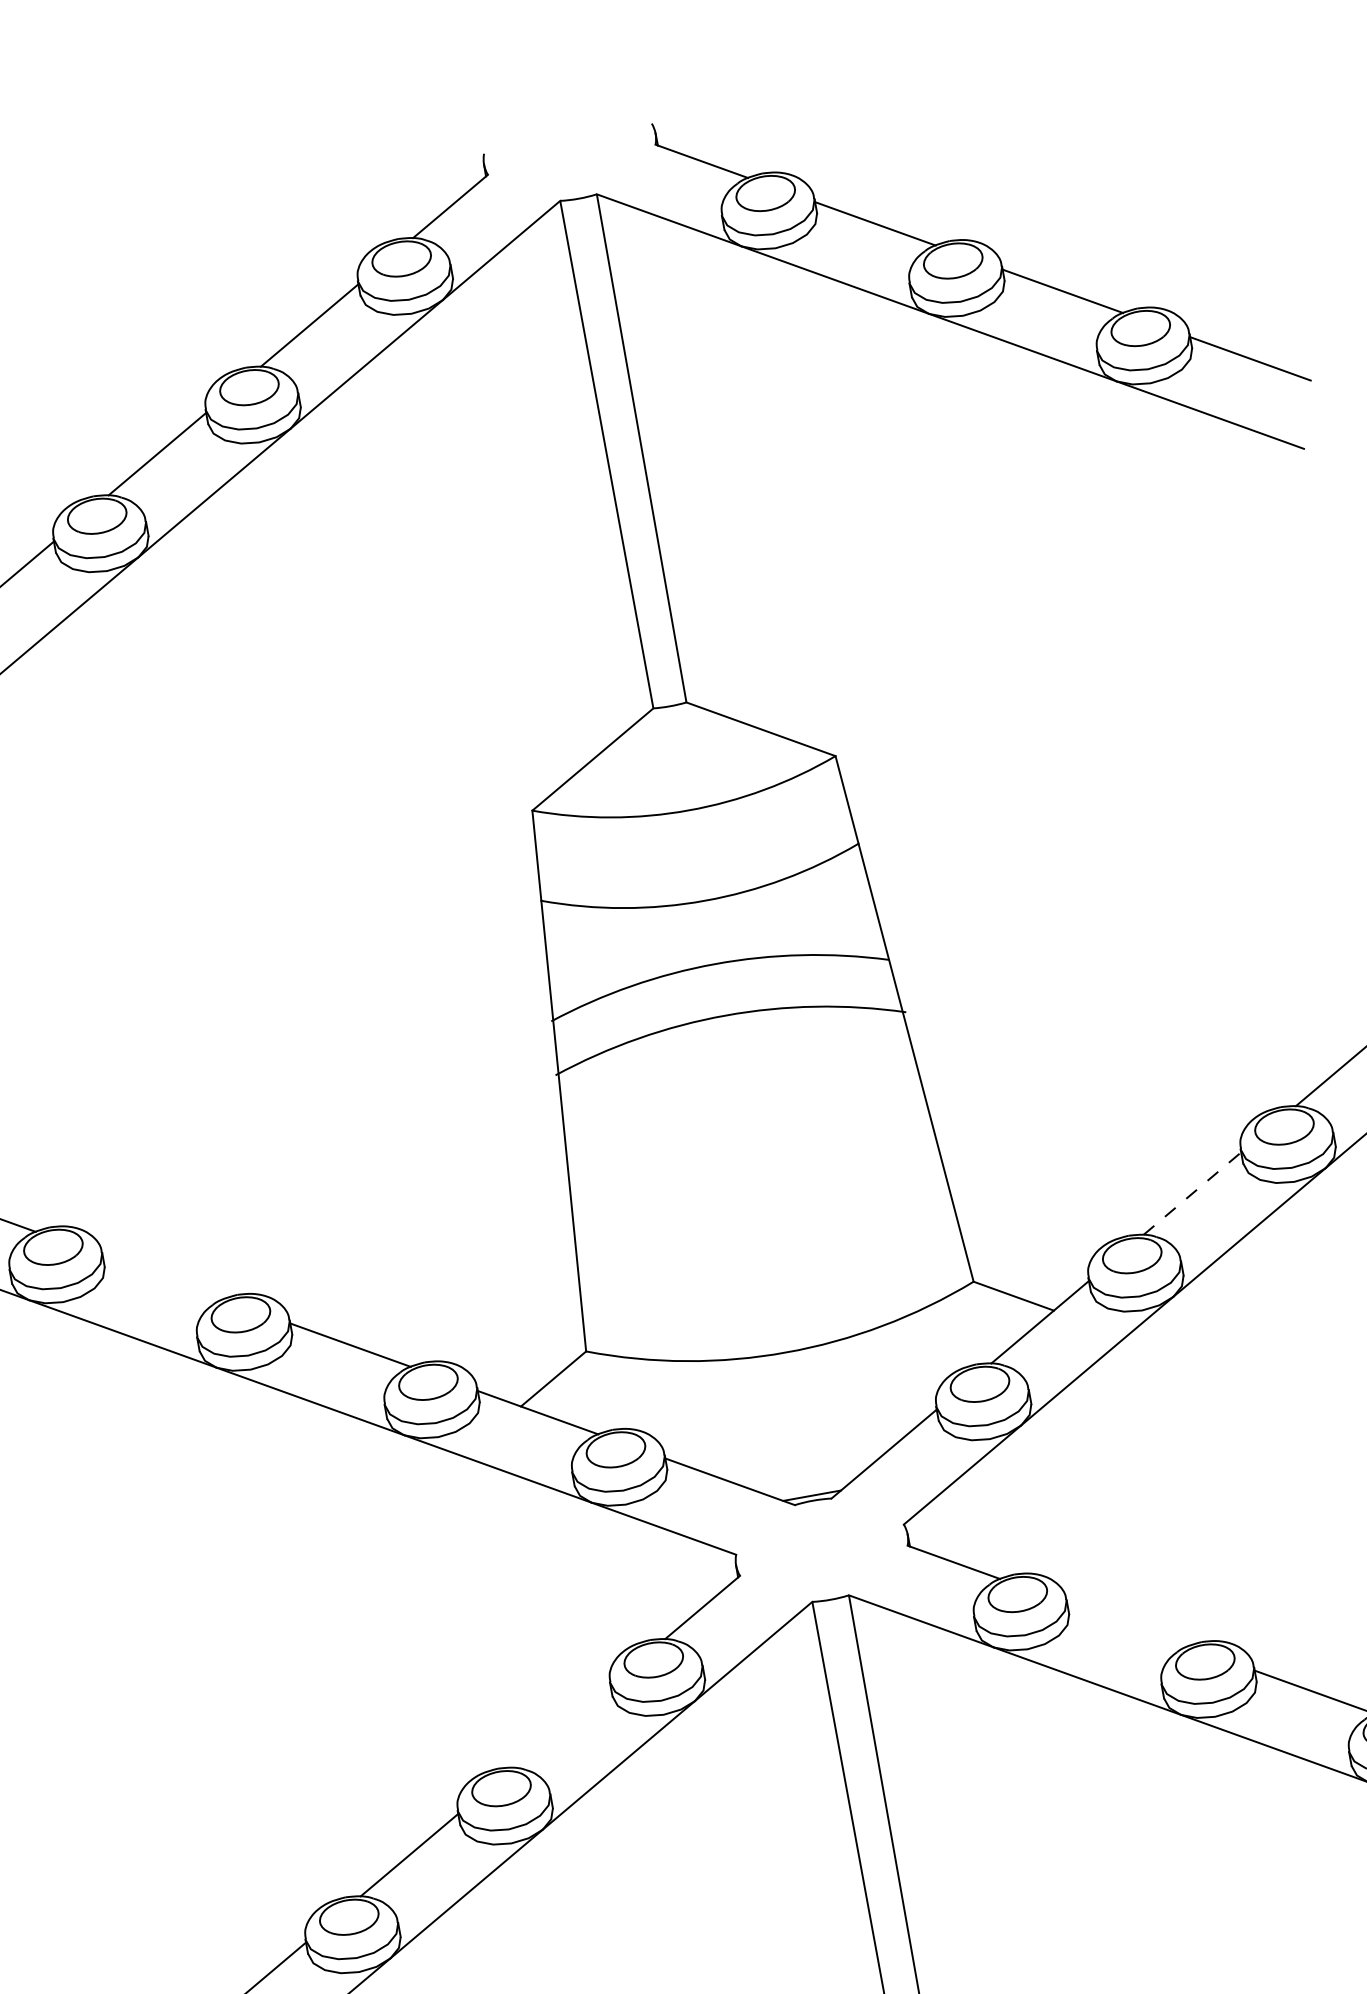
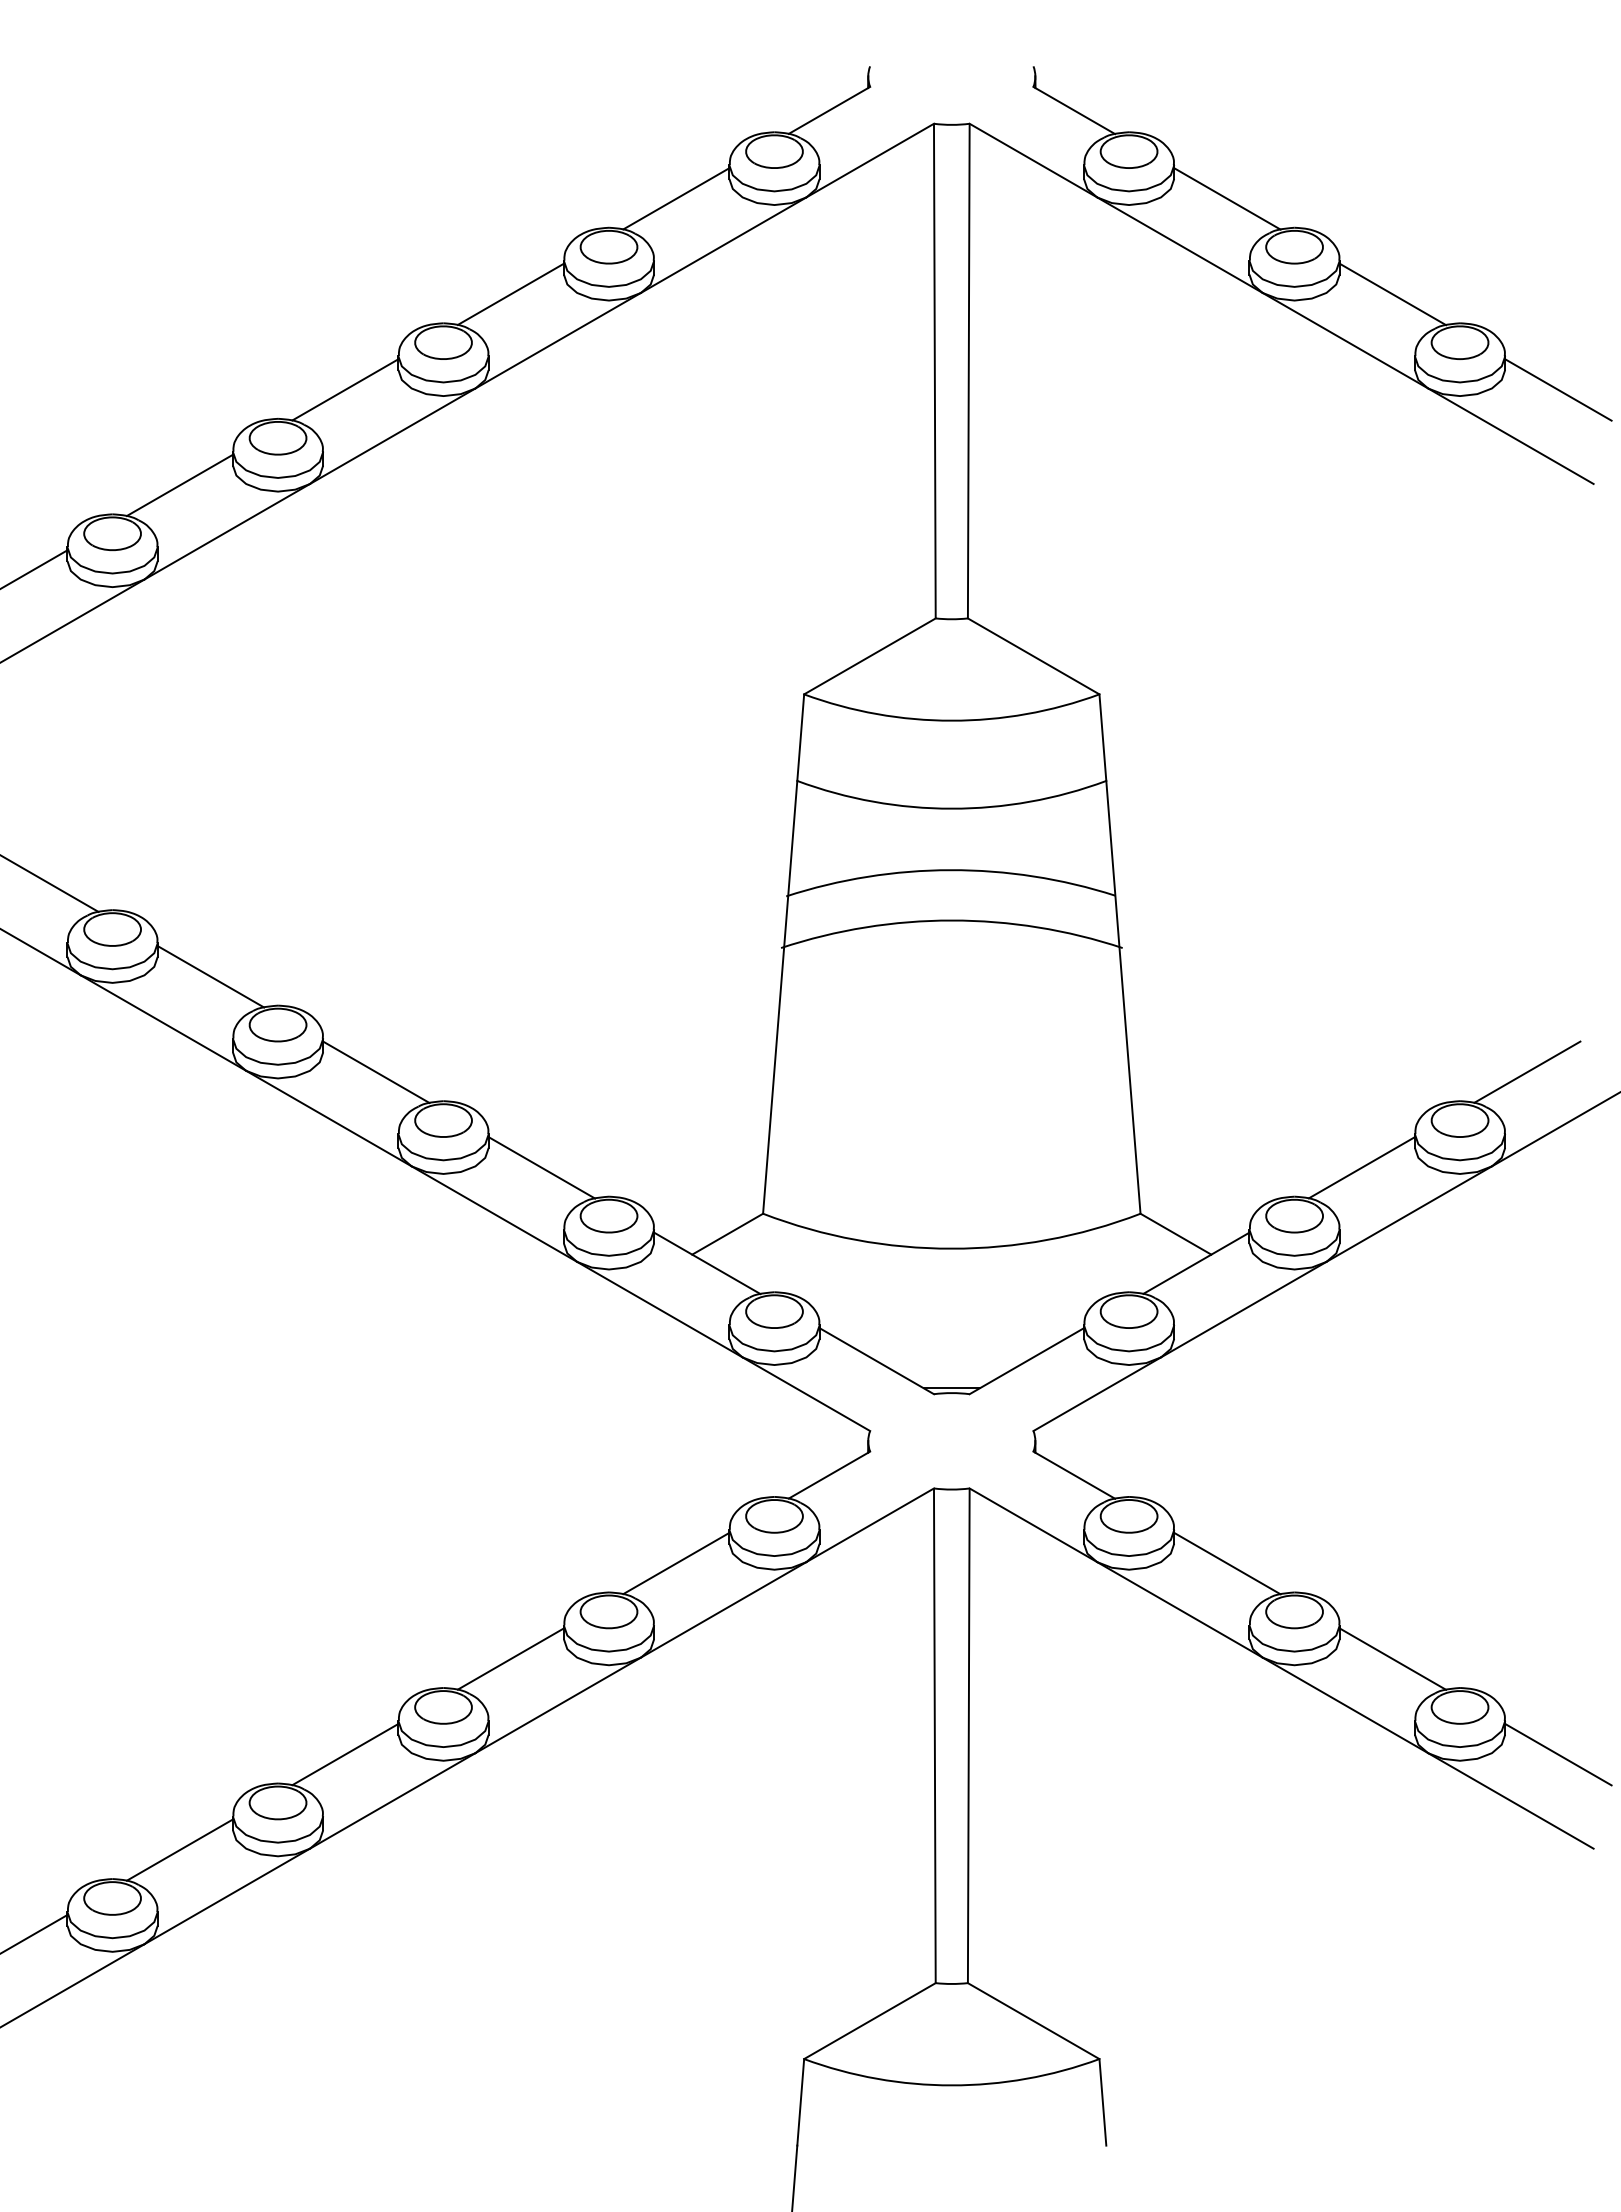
line: (1192, 1193) -> (1362, 1167), dashed -> solid
line: (163, 1277) -> (376, 1072), added
line: (1127, 1624) -> (1227, 1563), added
line: (561, 1726) -> (676, 1563), added

